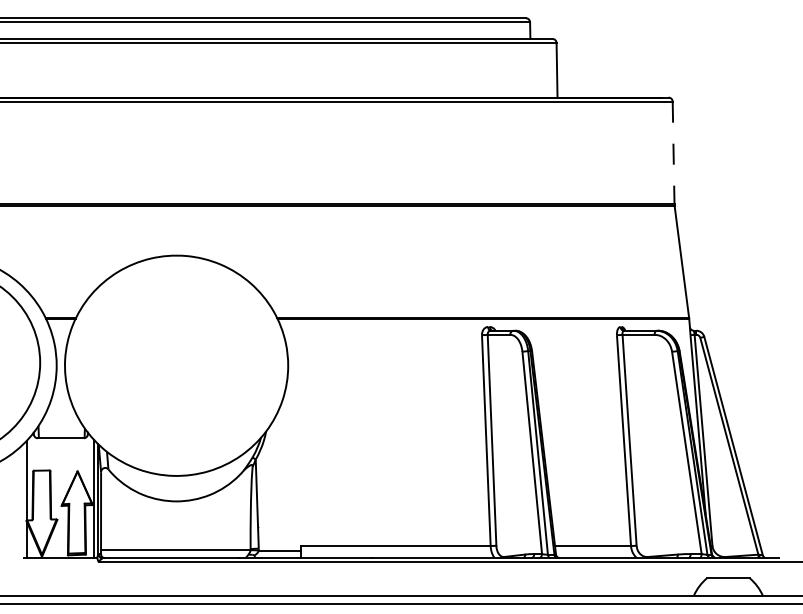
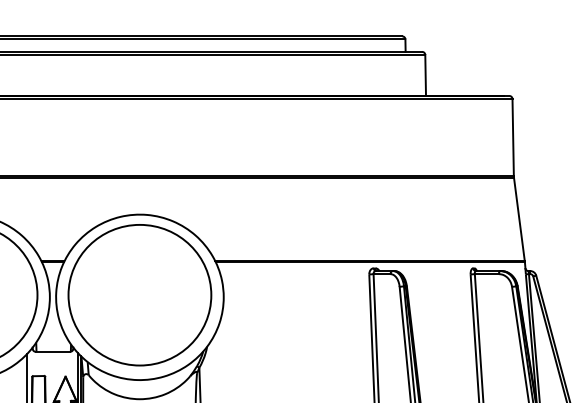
line: (673, 153) -> (513, 137), dashed -> solid
part: (176, 362) -> (139, 294), added

